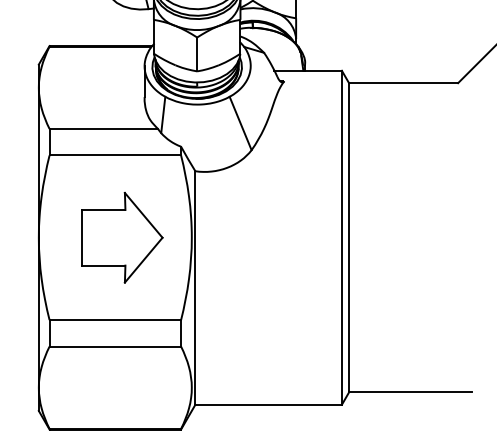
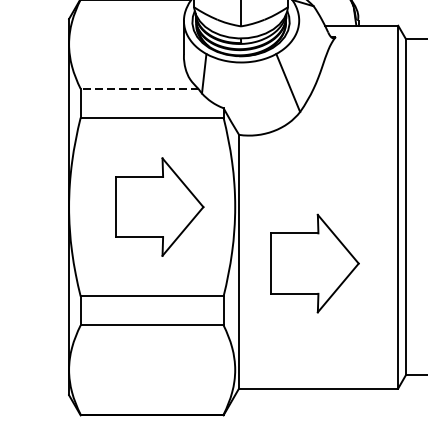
line: (103, 128) -> (139, 88), solid -> dashed
part: (265, 289) -> (315, 263), added

